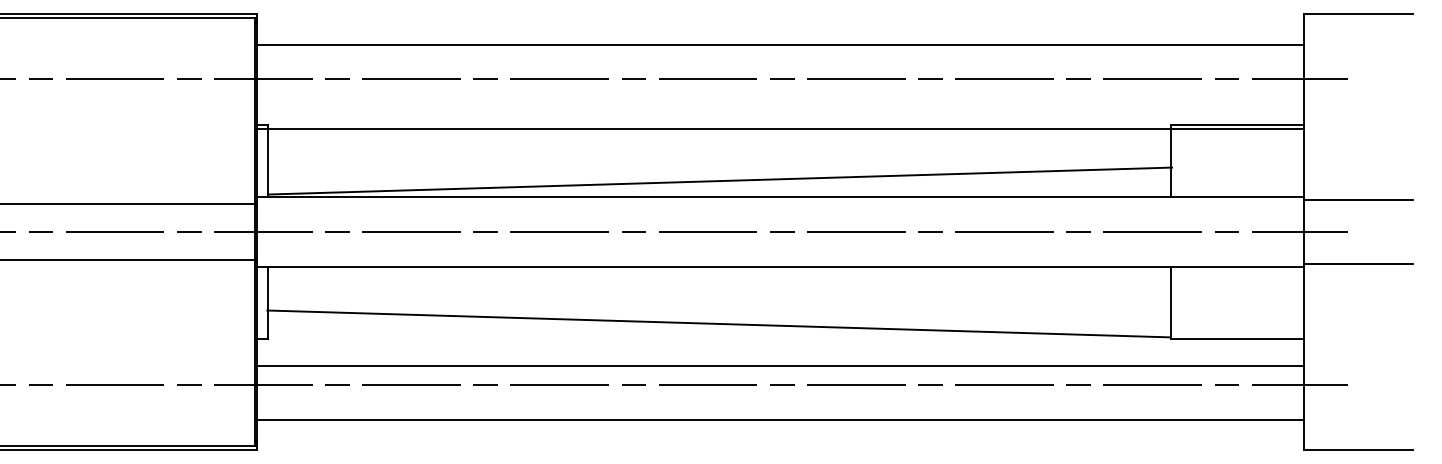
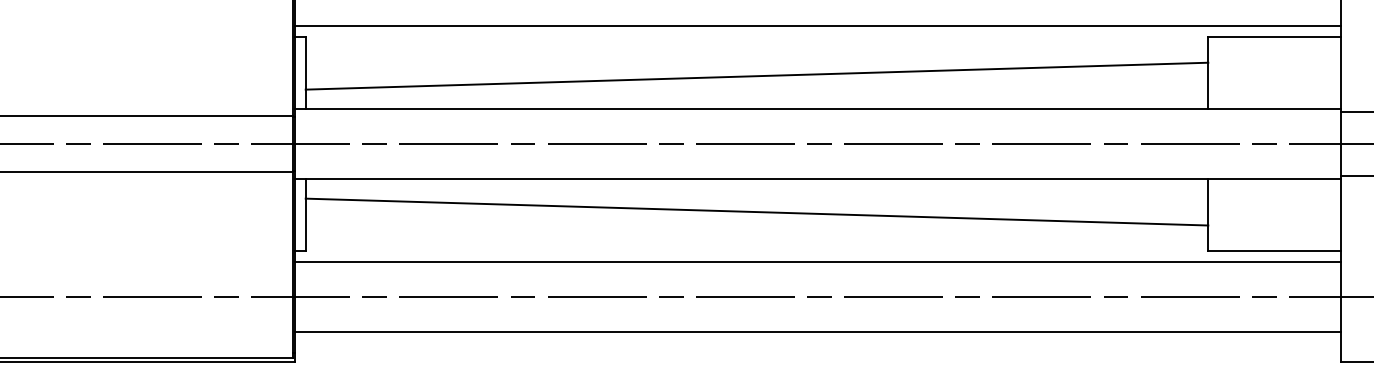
line: (780, 129) -> (817, 26), moved
line: (720, 180) -> (756, 75), moved
line: (718, 323) -> (756, 211), moved
line: (780, 365) -> (817, 261), moved

